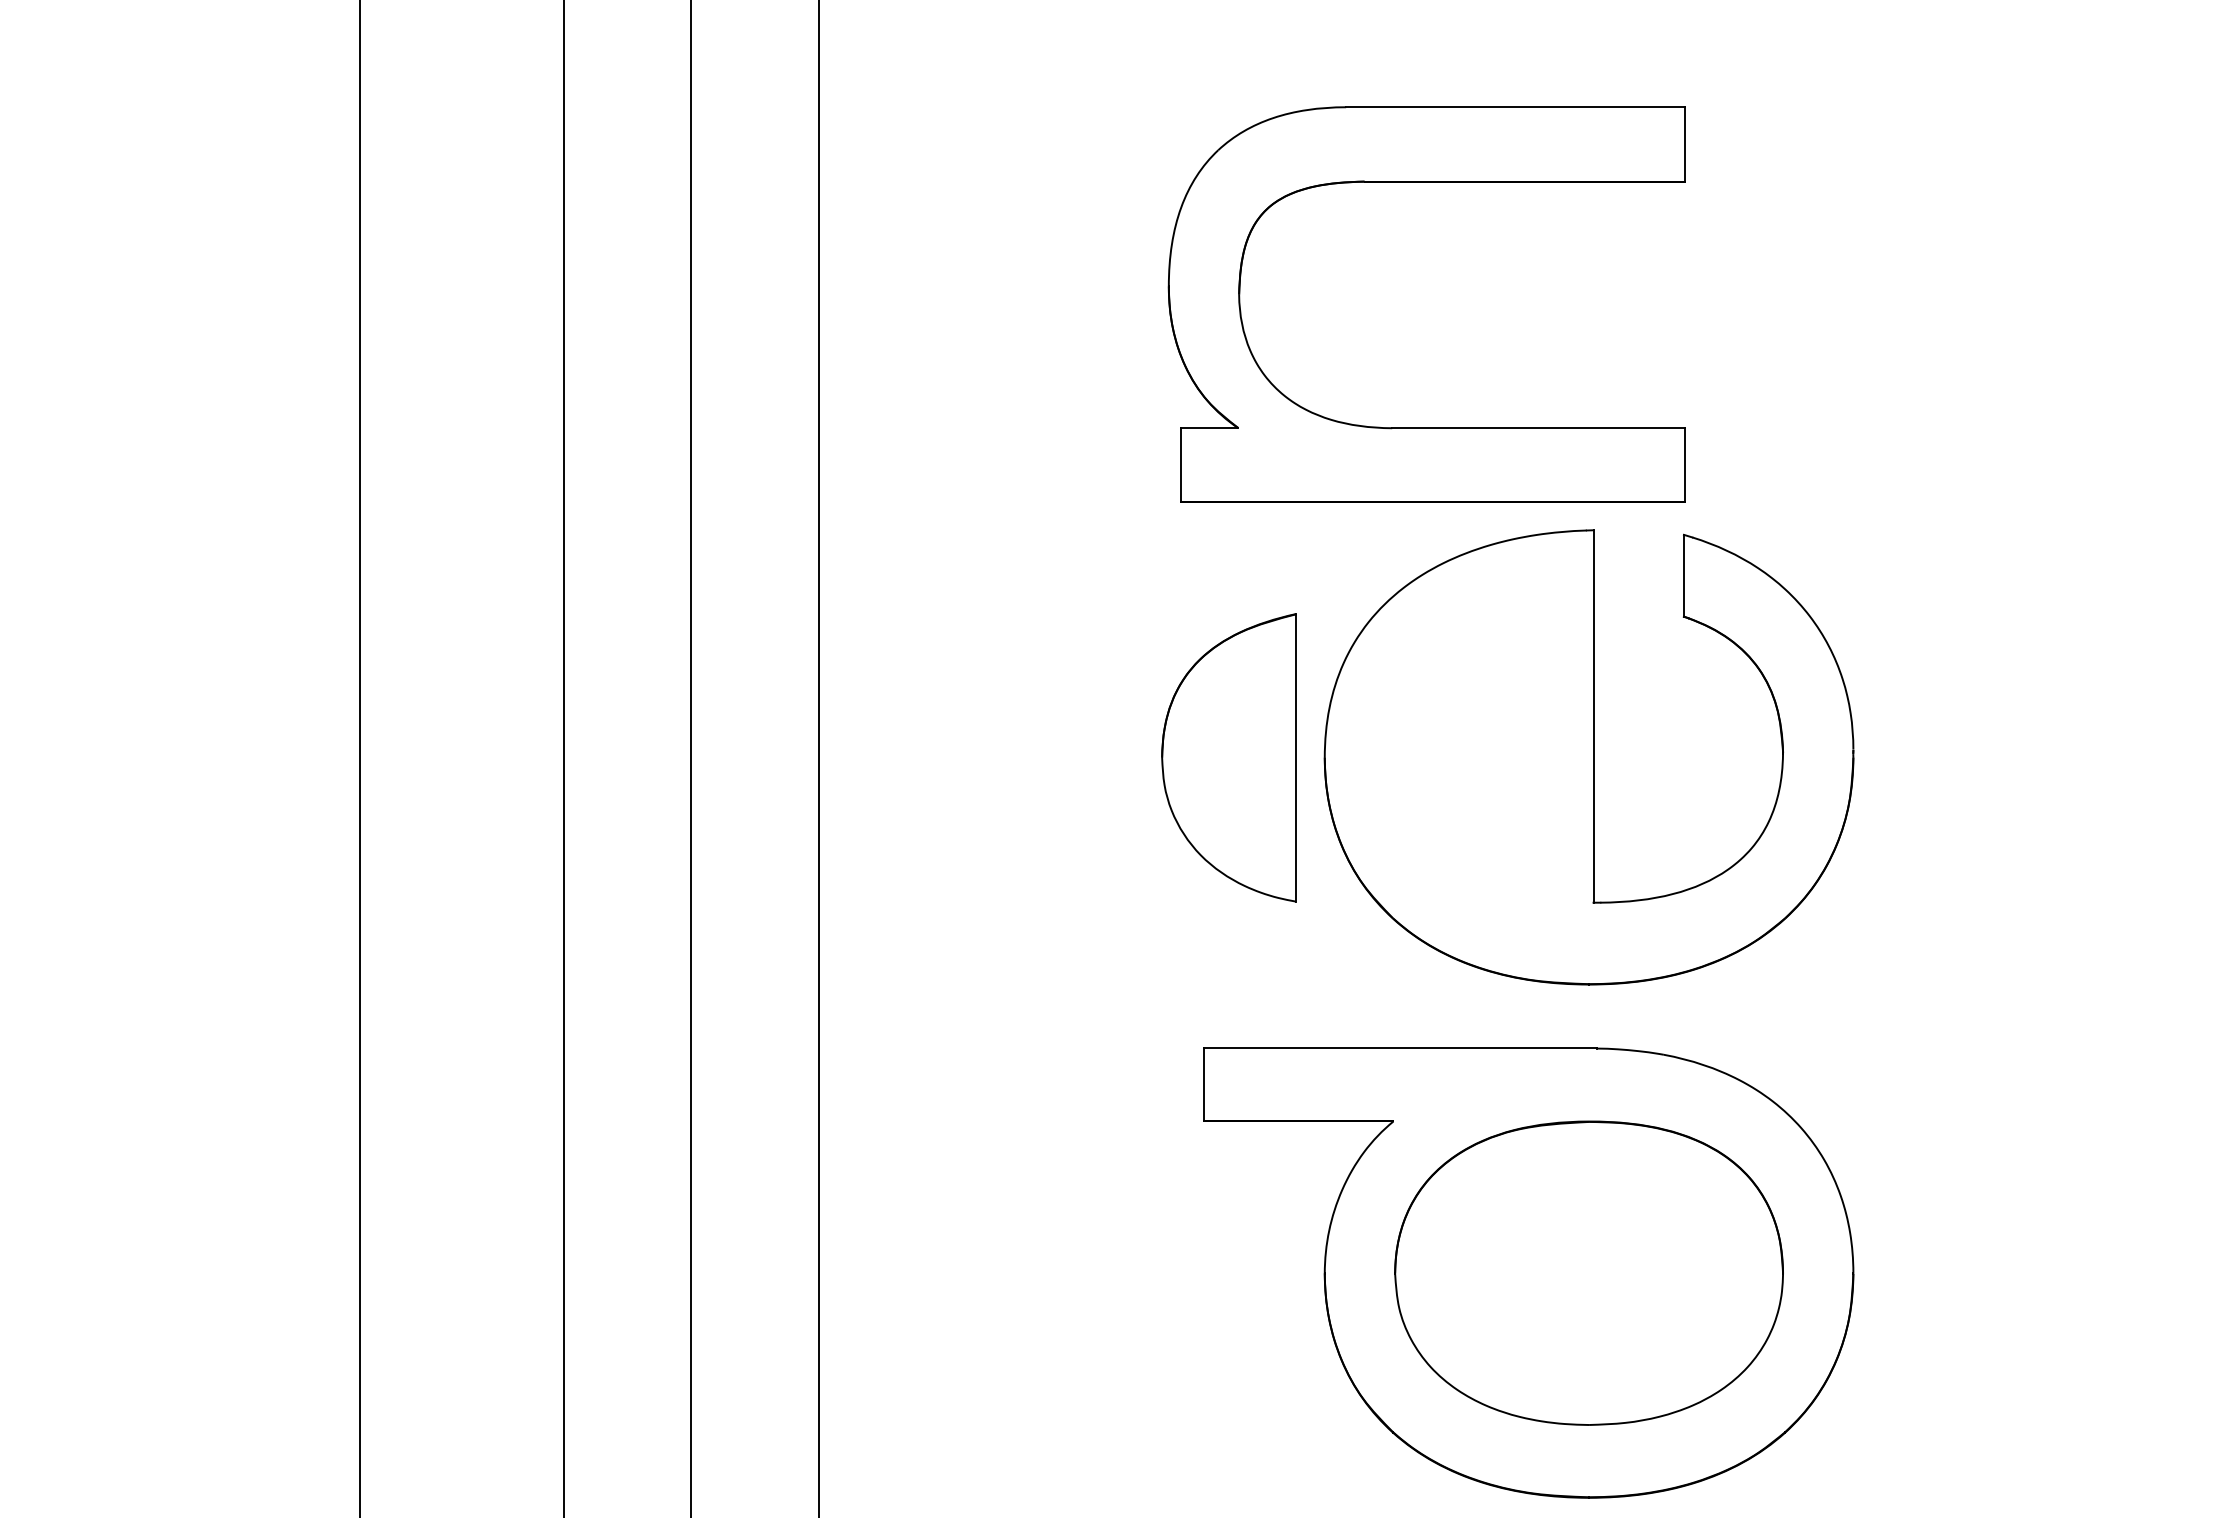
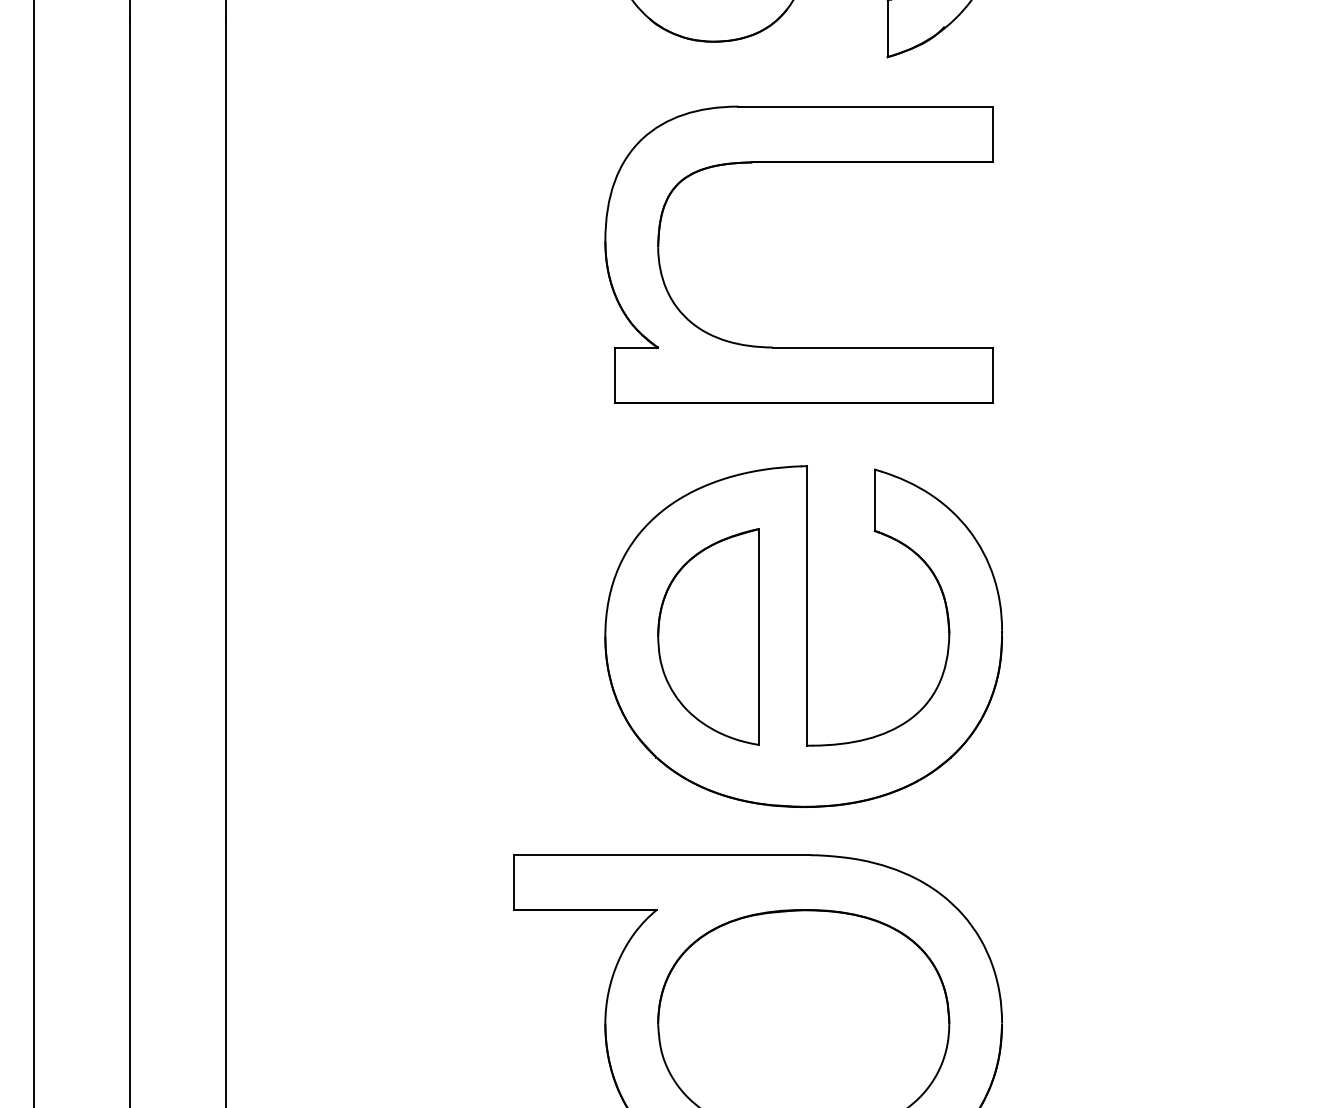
part: (1426, 182) -> (798, 163), moved
part: (1228, 757) -> (707, 636), moved

